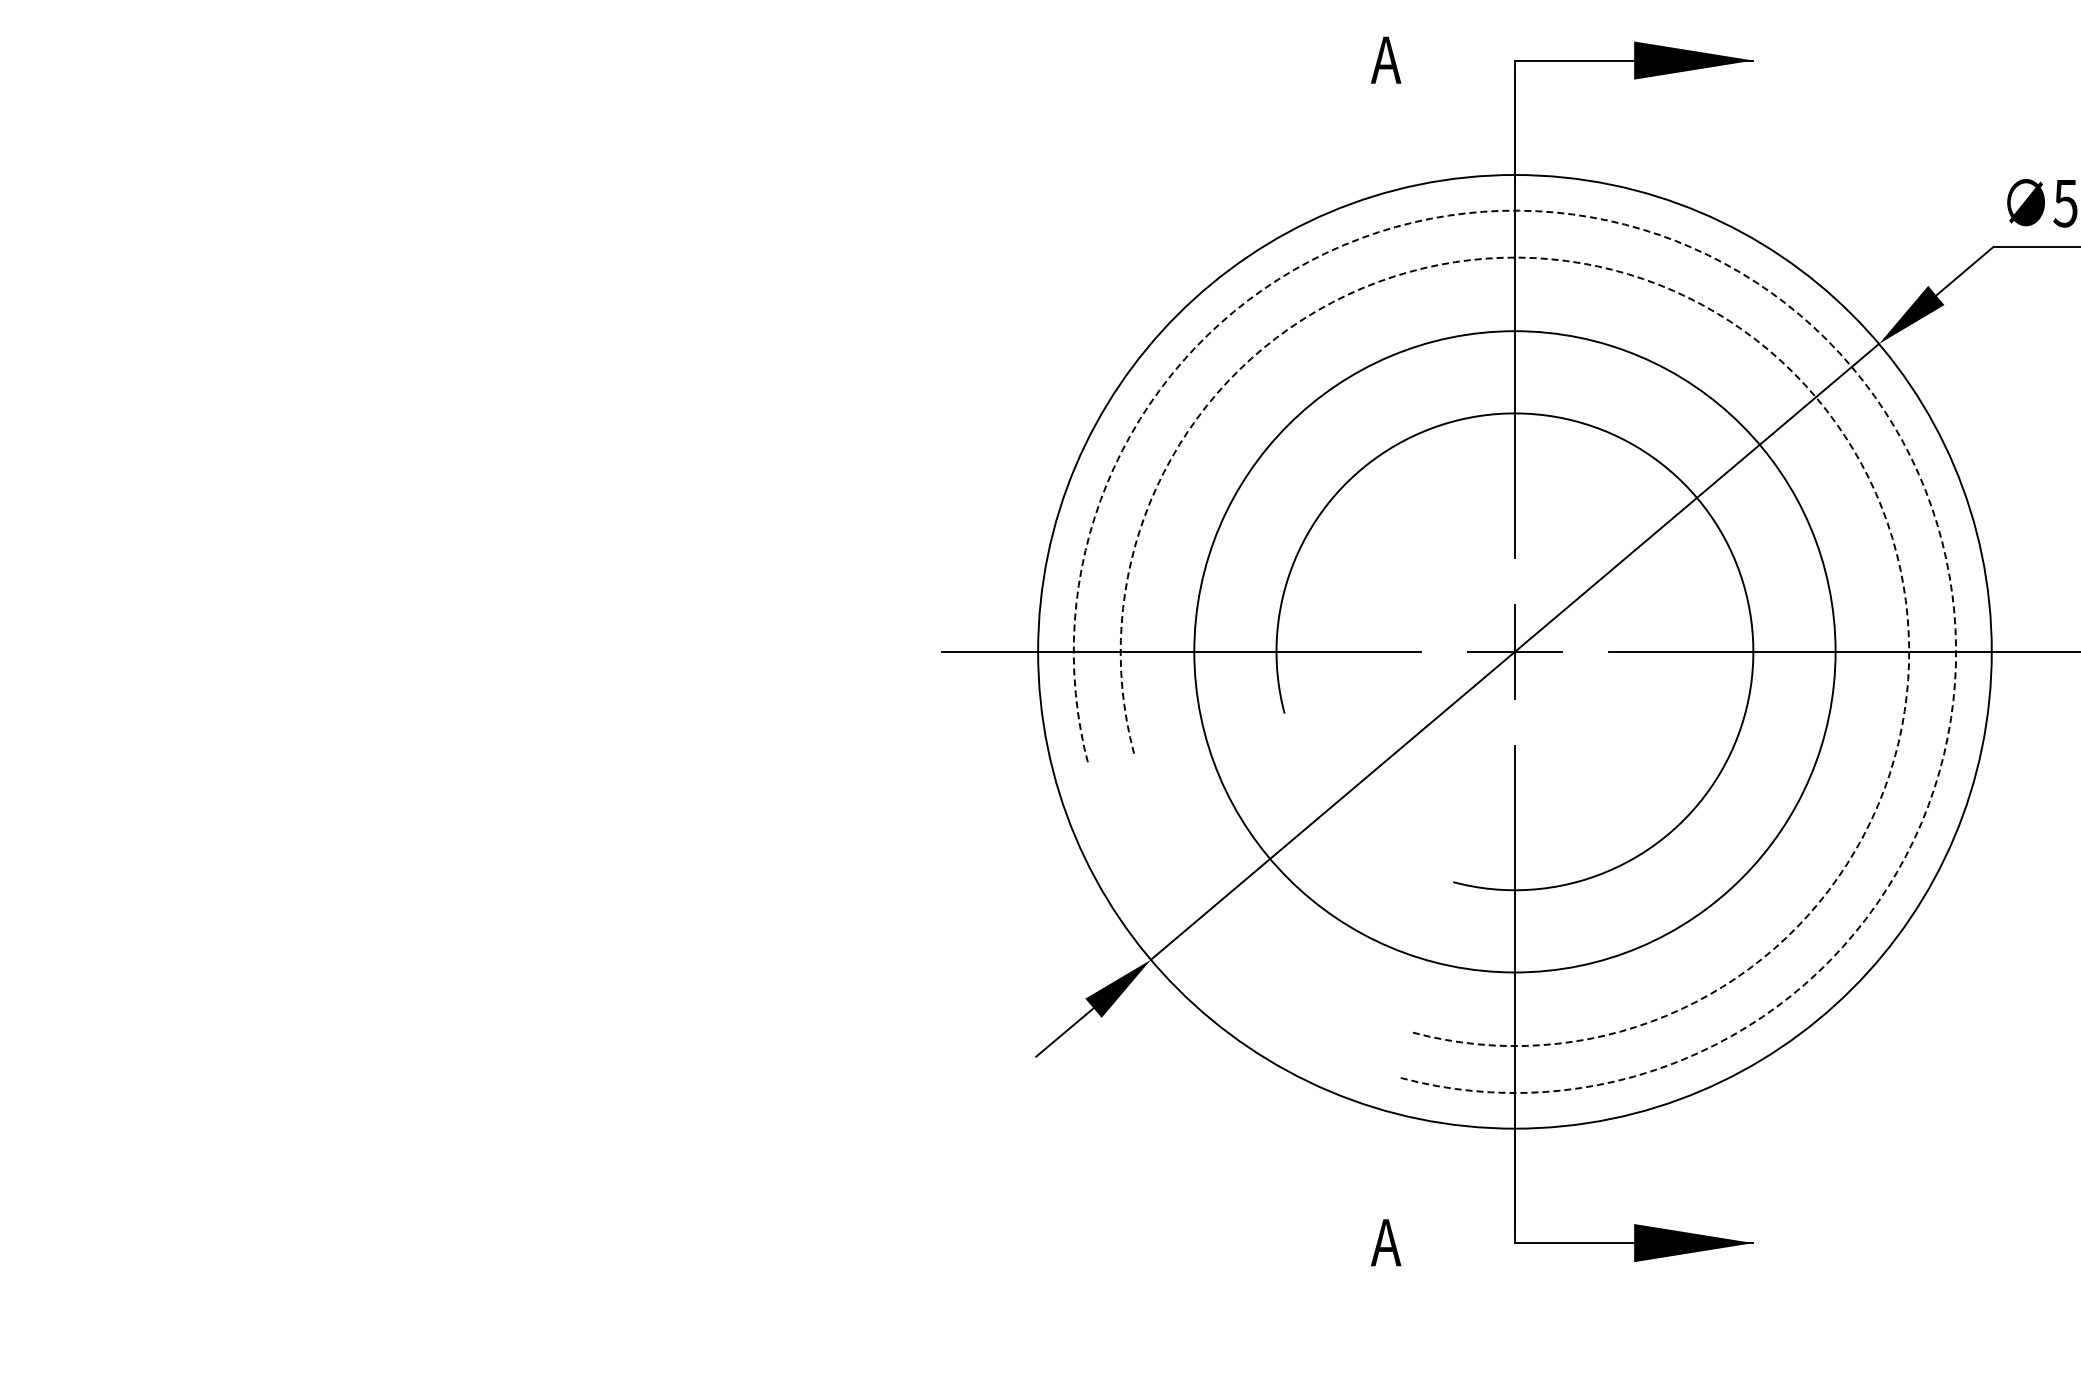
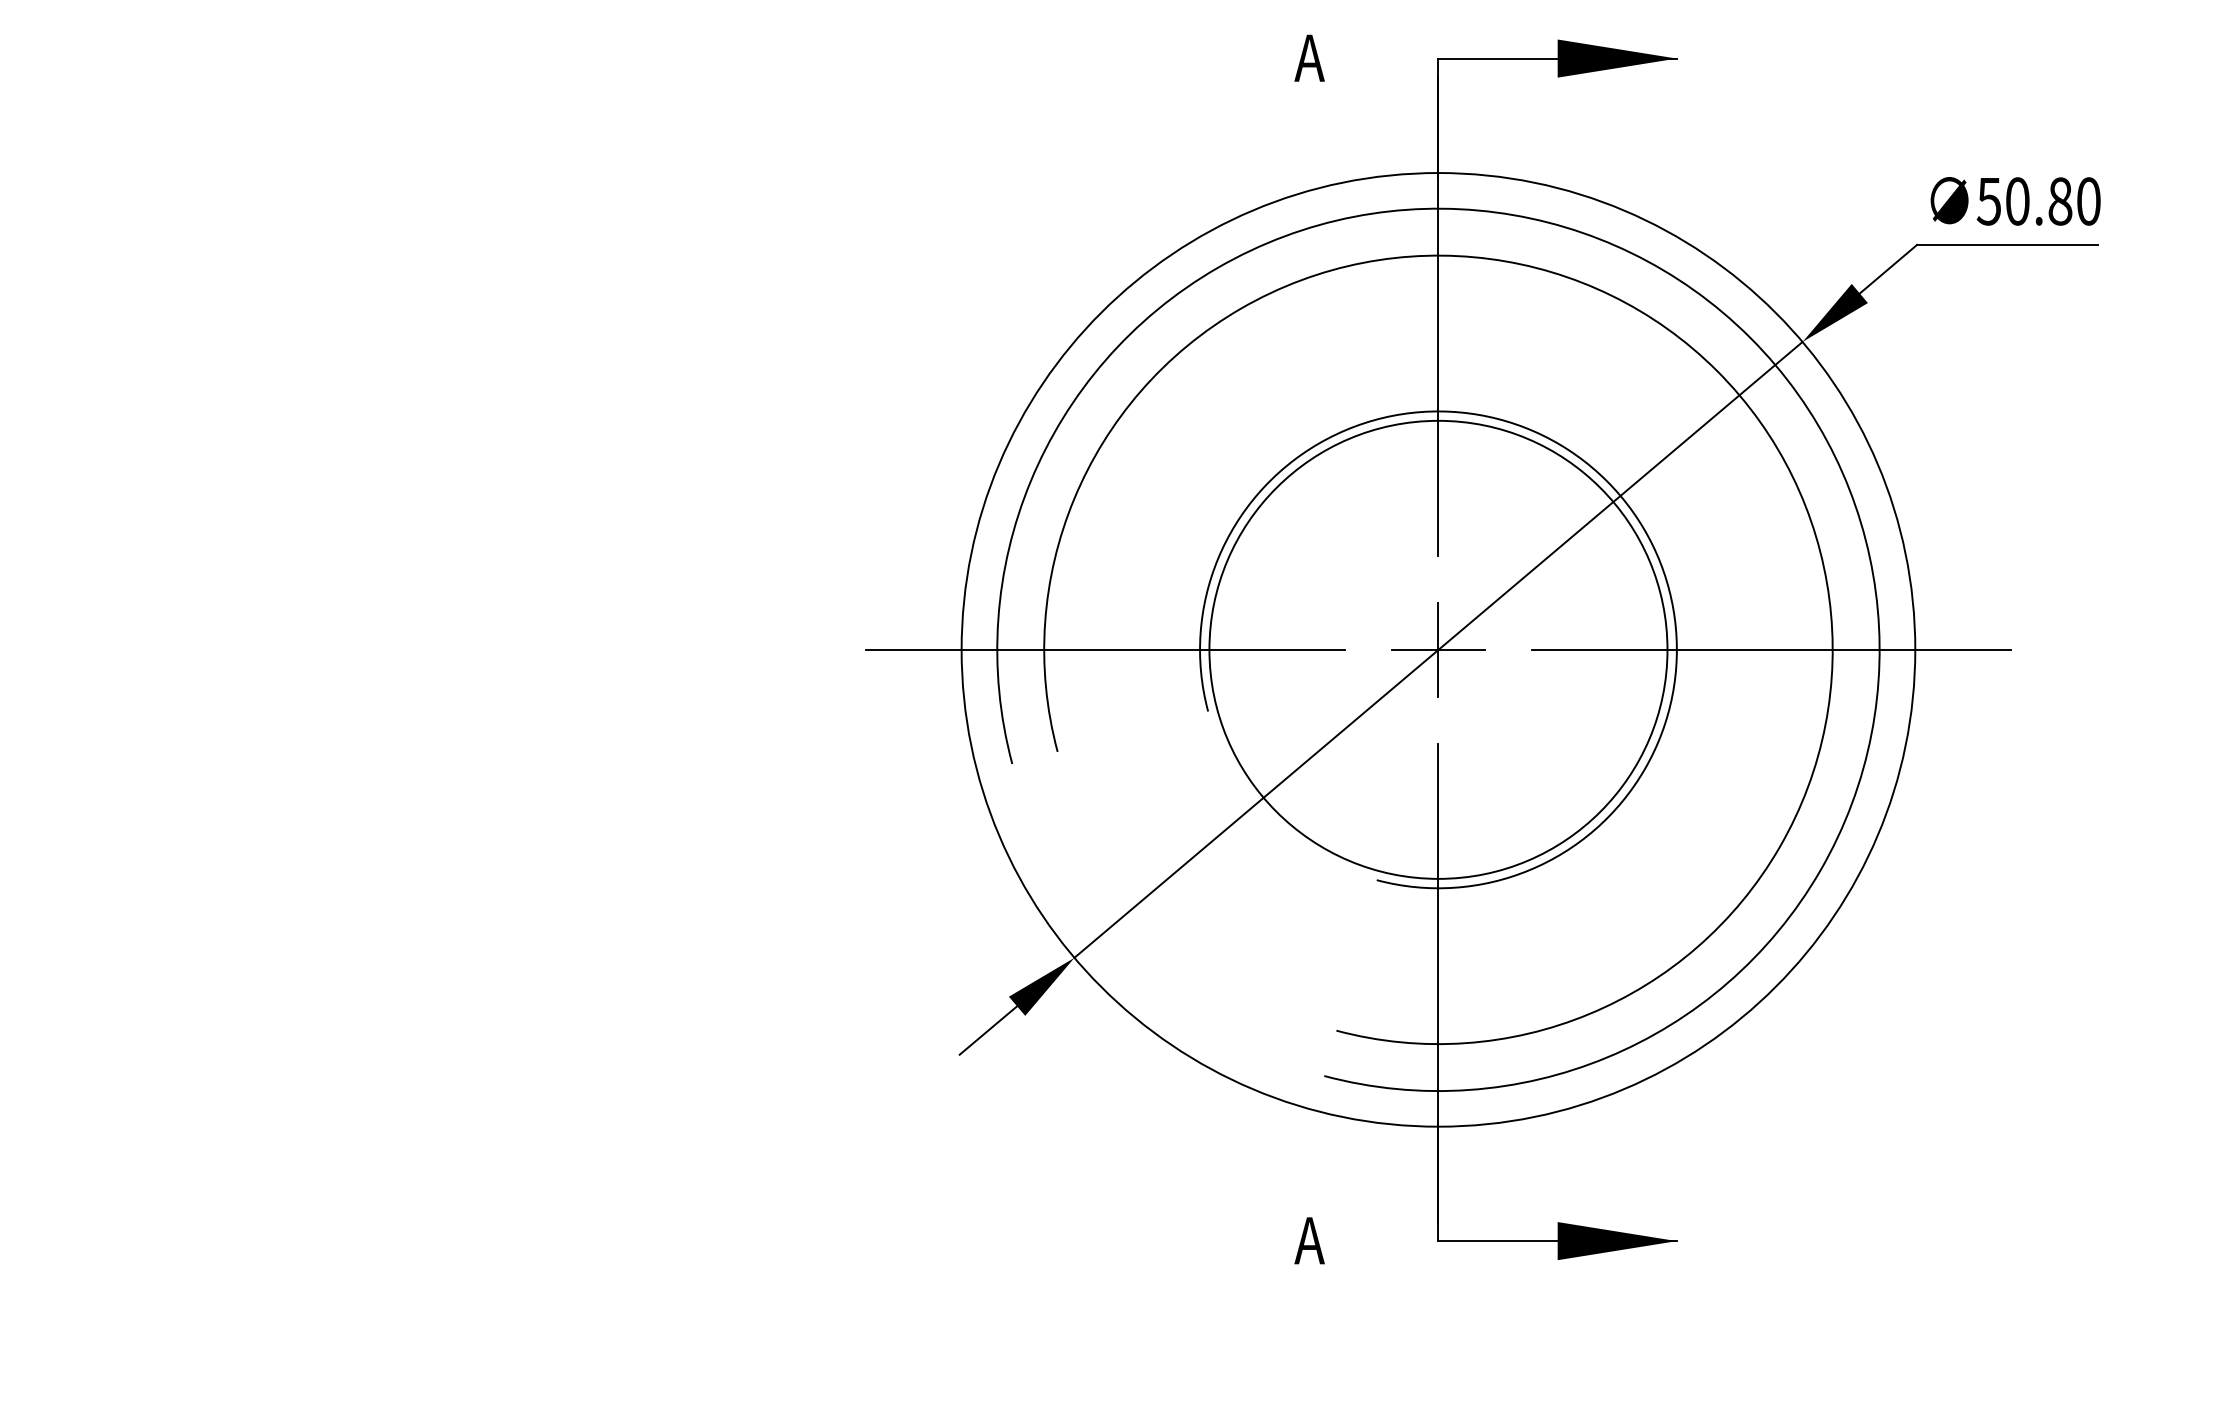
arc: (1826, 339) -> (1750, 337), dashed -> solid
arc: (1793, 373) -> (1717, 371), dashed -> solid
circle: (1514, 651) -> (1438, 649), size x0.71

